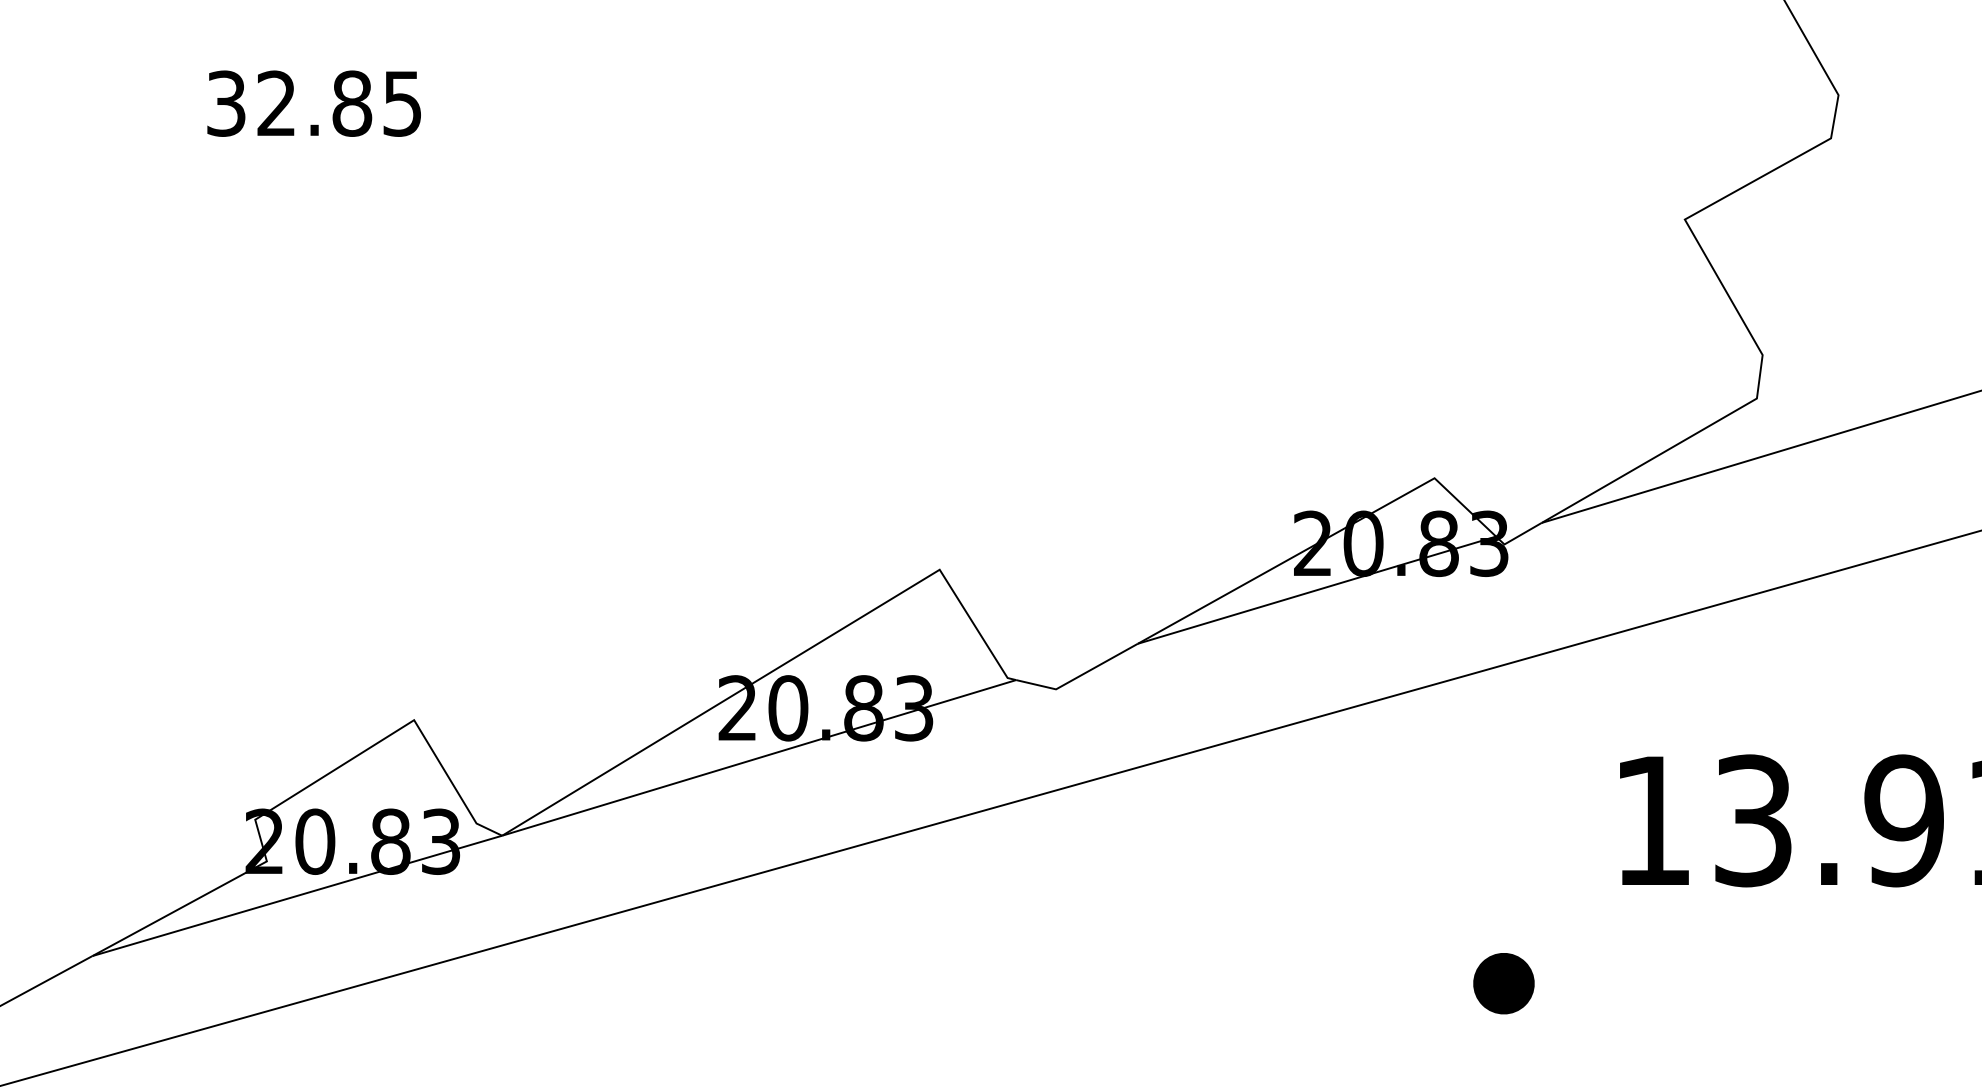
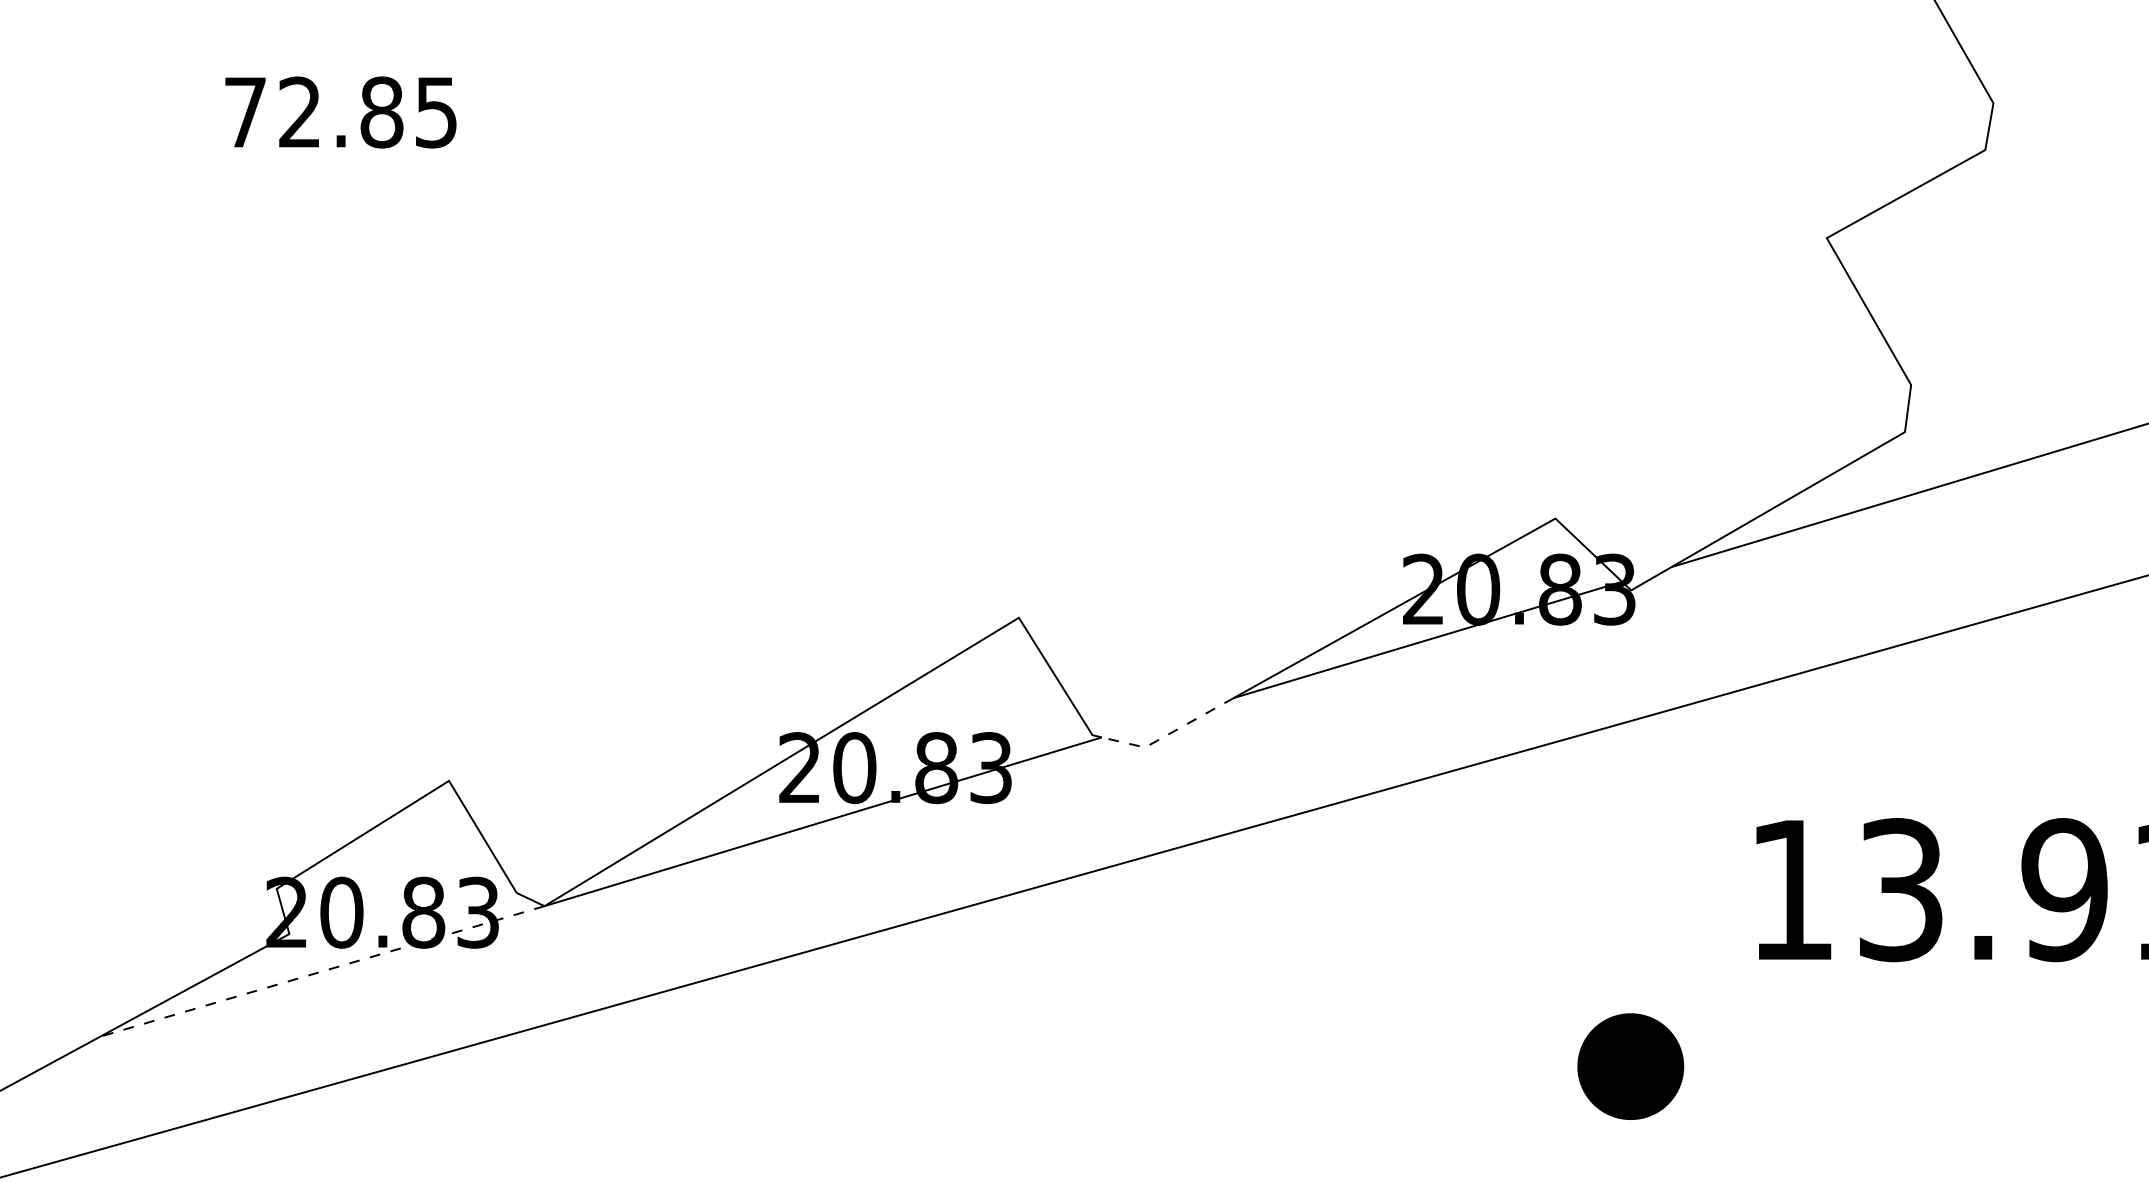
text: (225, 103) -> (244, 112), 32.85 -> 72.85
line: (1078, 676) -> (1169, 733), solid -> dashed
line: (296, 895) -> (321, 971), solid -> dashed
part: (1503, 983) -> (1630, 1066), size x1.6

